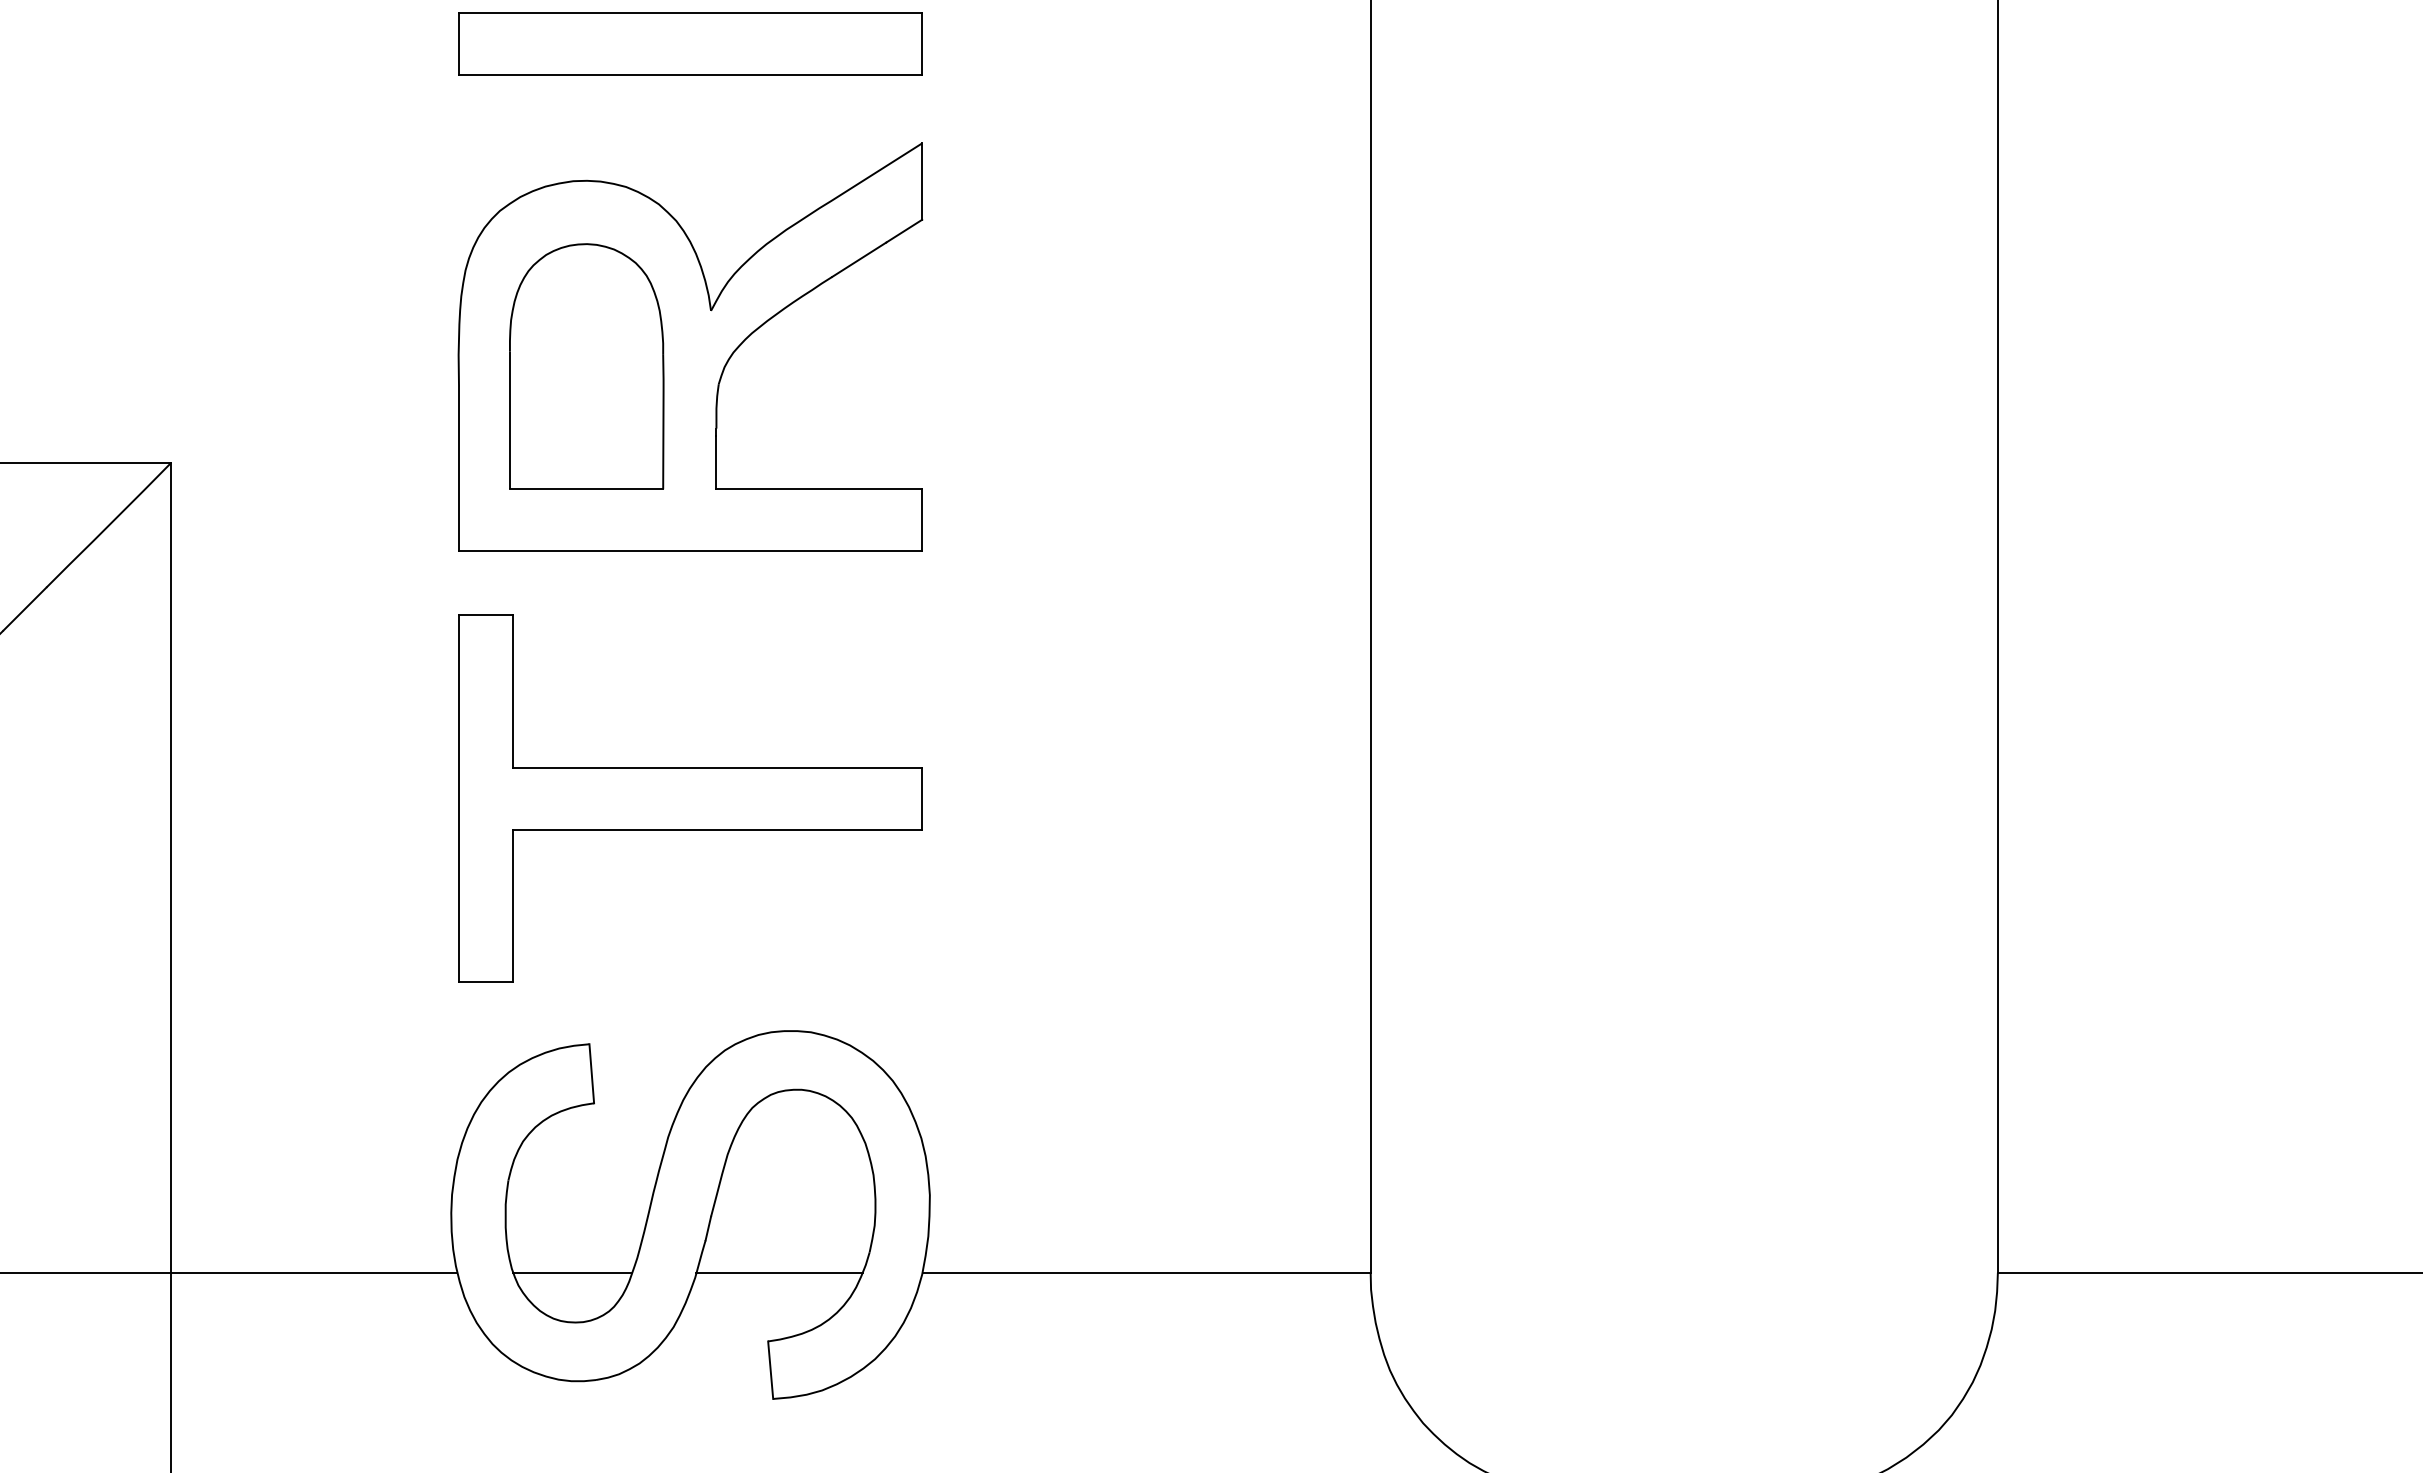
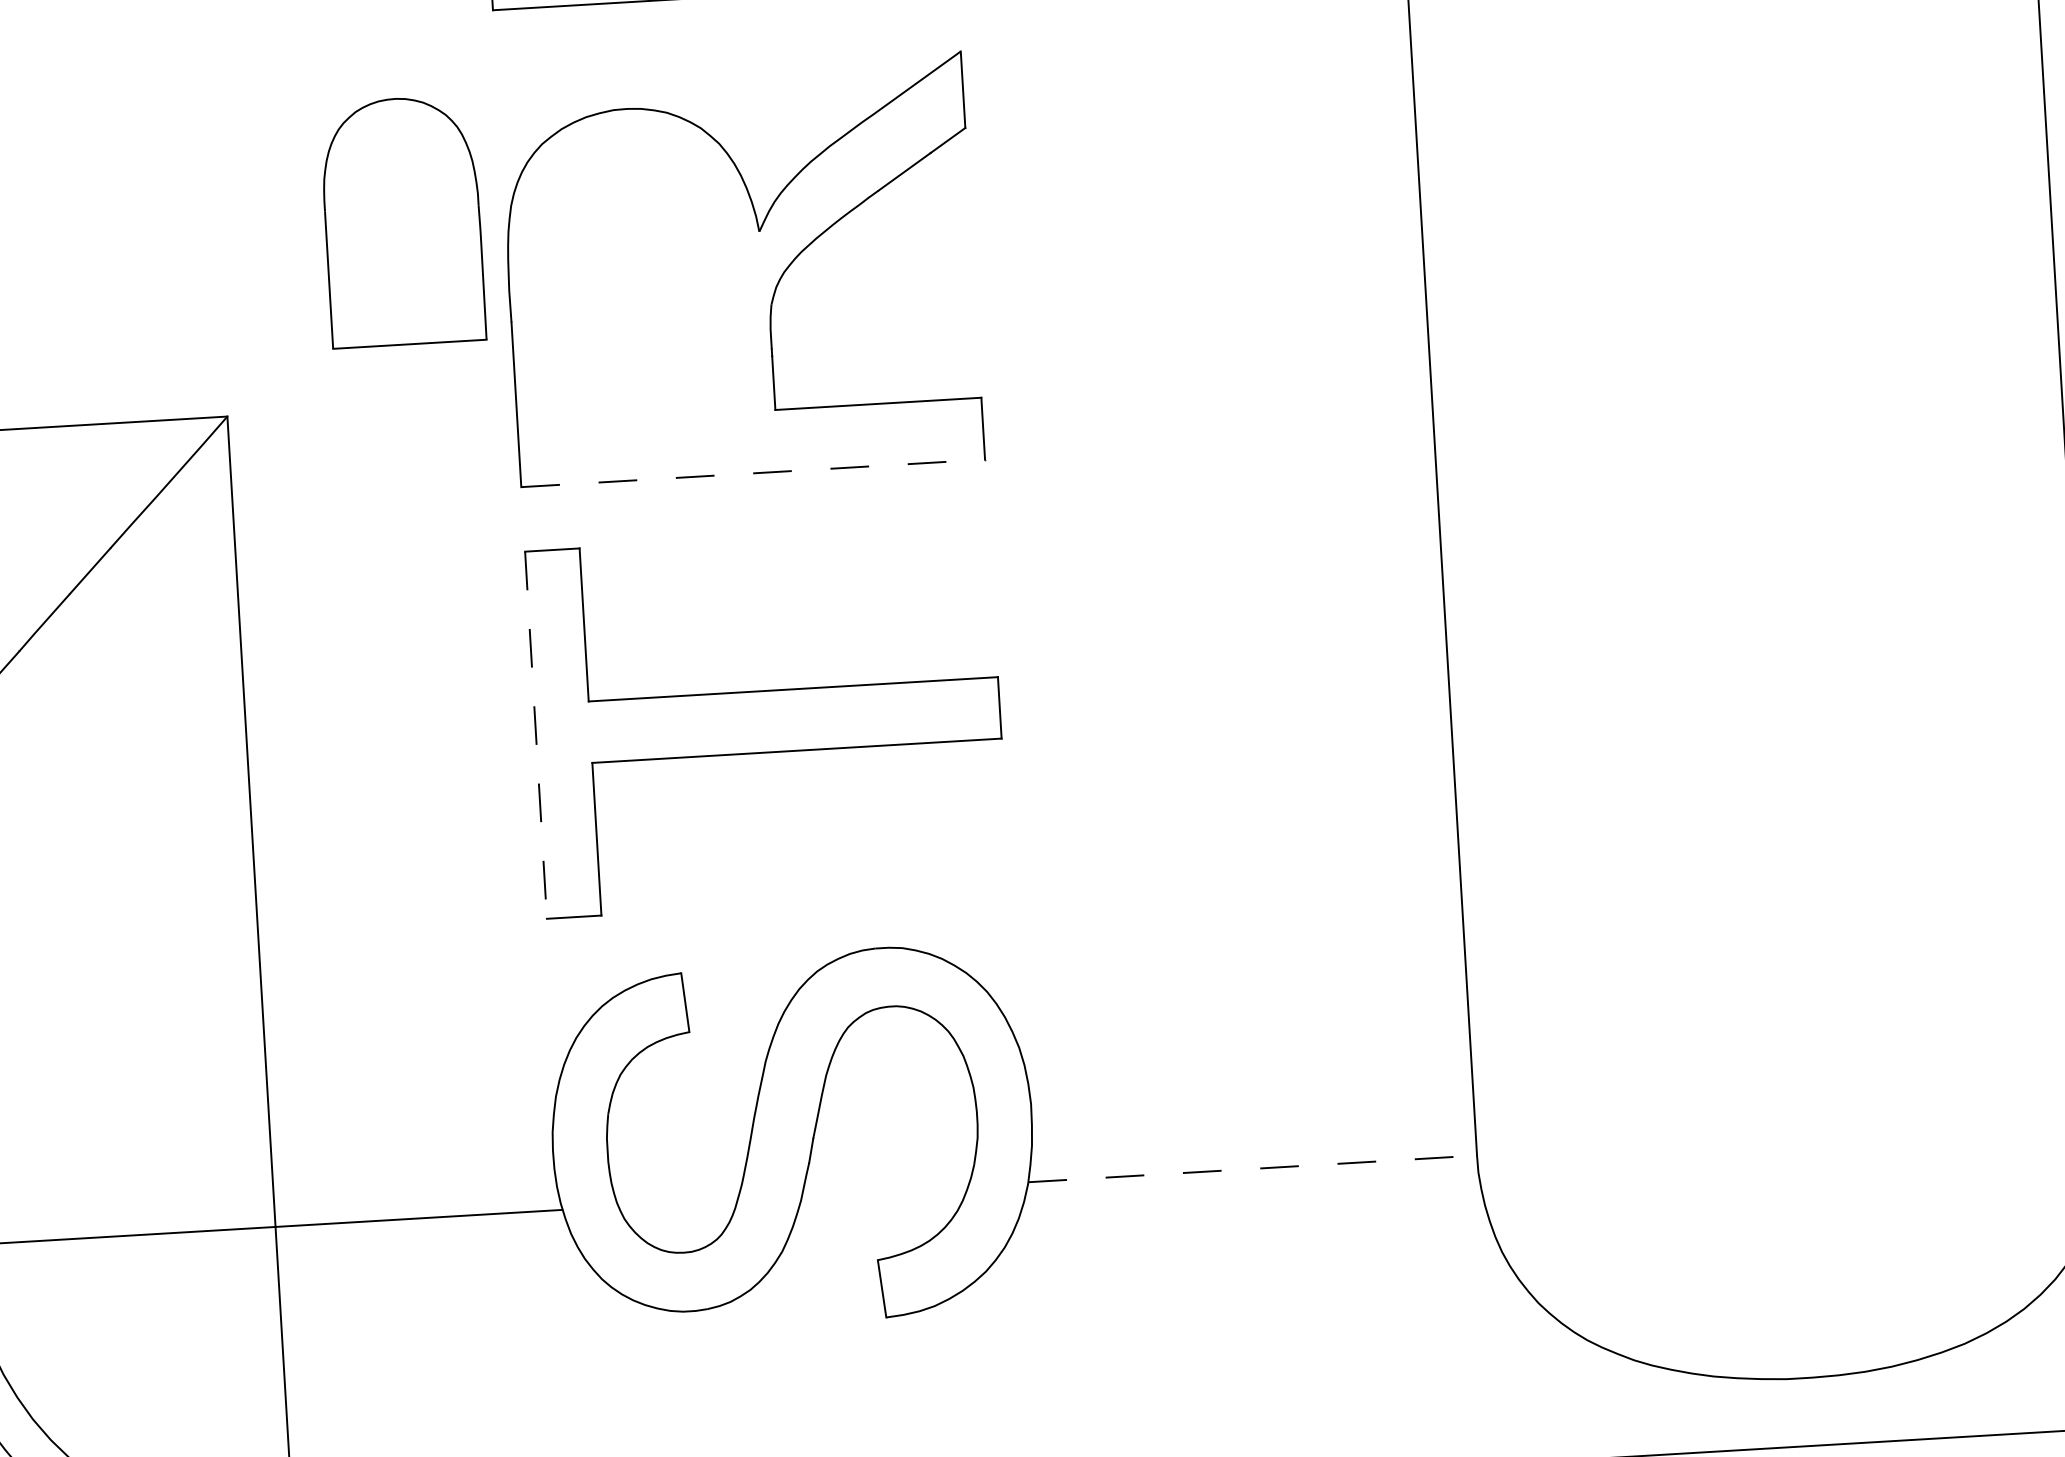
part: (586, 366) -> (402, 221), moved
line: (690, 550) -> (753, 472), solid -> dashed
line: (459, 799) -> (536, 735), solid -> dashed
line: (572, 1272) -> (677, 1202), removed
line: (779, 1272) -> (885, 1190), removed
line: (1147, 1272) -> (1253, 1168), solid -> dashed

